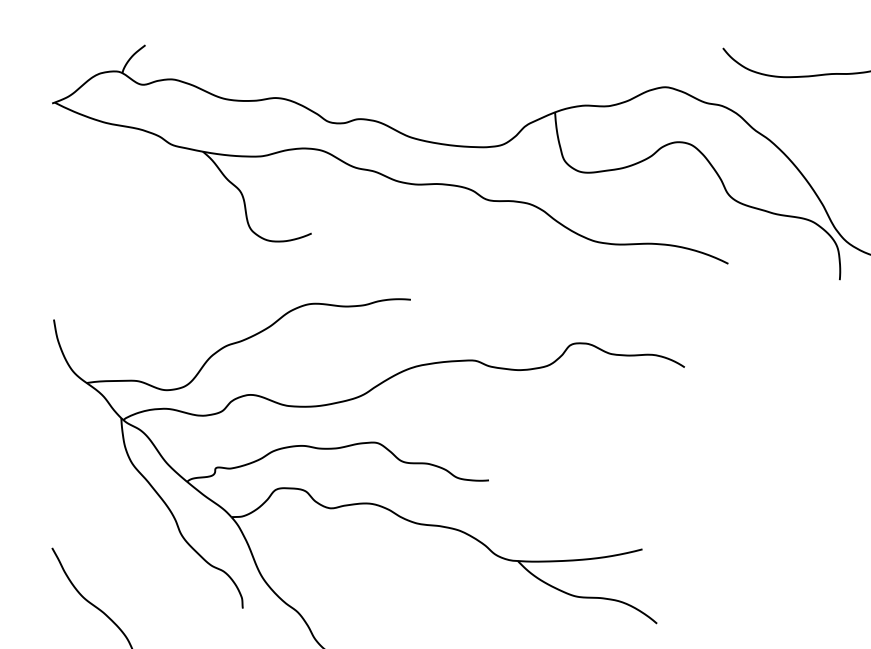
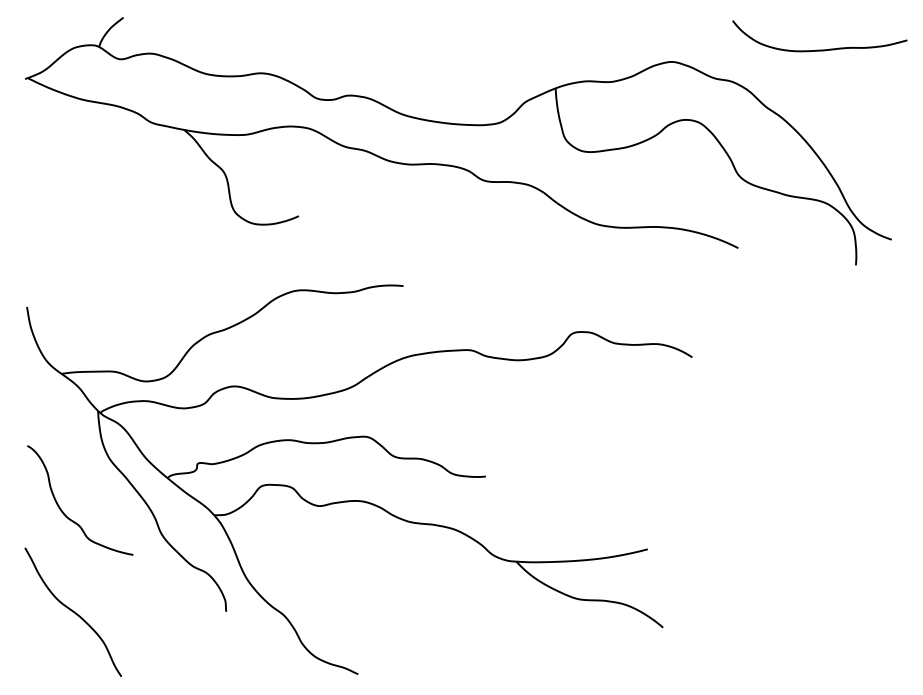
curve: (89, 514) -> (64, 512), added

